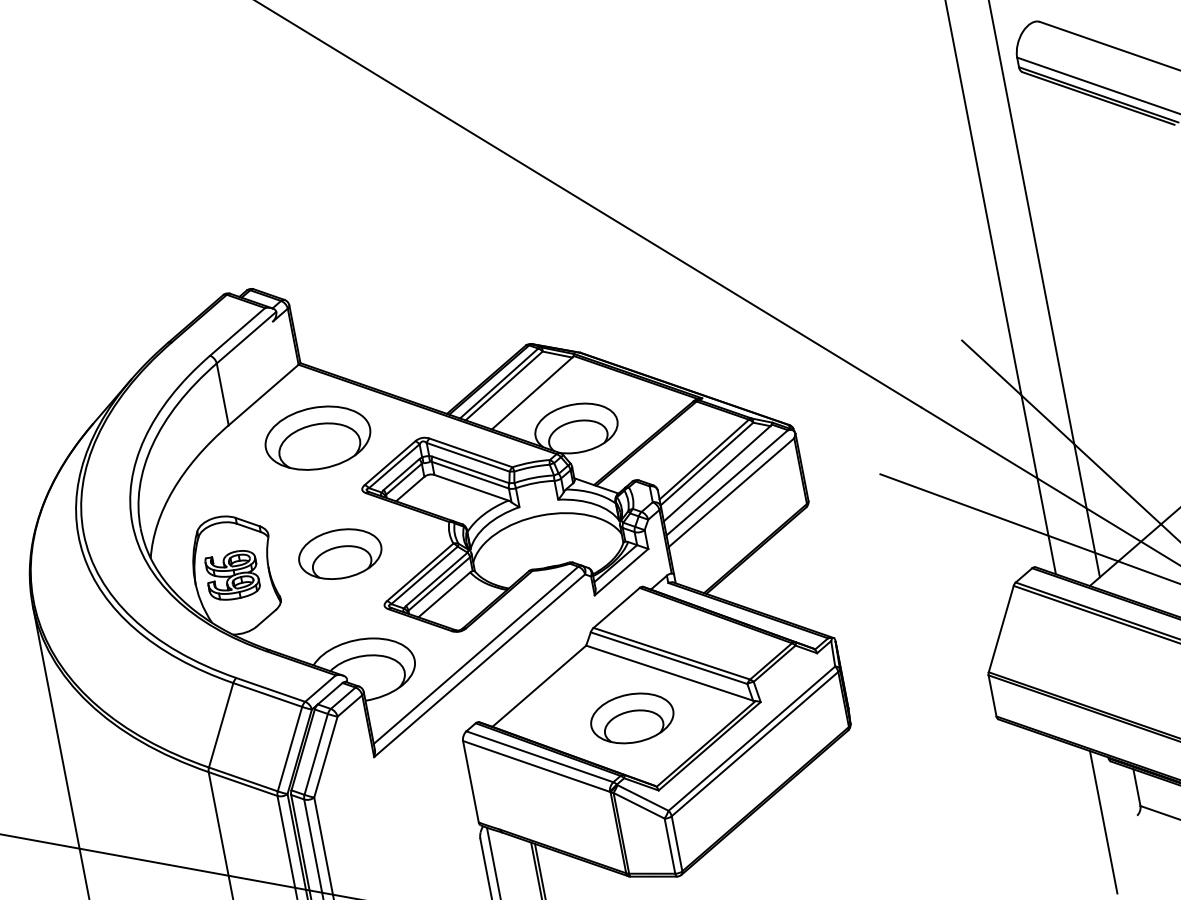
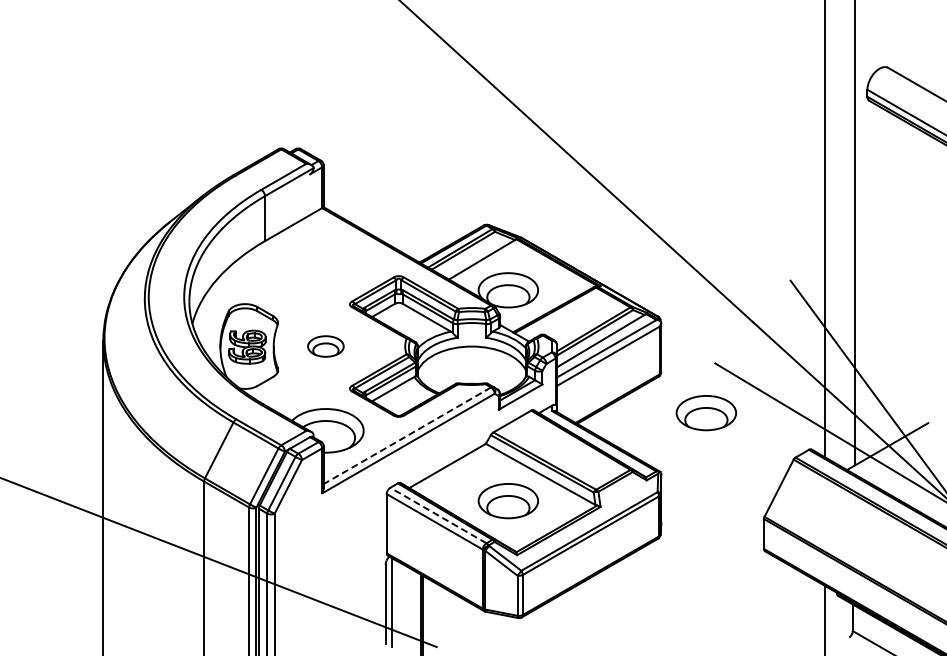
part: (317, 437) -> (325, 261), removed
part: (880, 545) -> (705, 413), added
part: (339, 554) -> (325, 346), size x0.6
line: (476, 654) -> (407, 435), solid -> dashed
line: (539, 756) -> (438, 515), solid -> dashed

